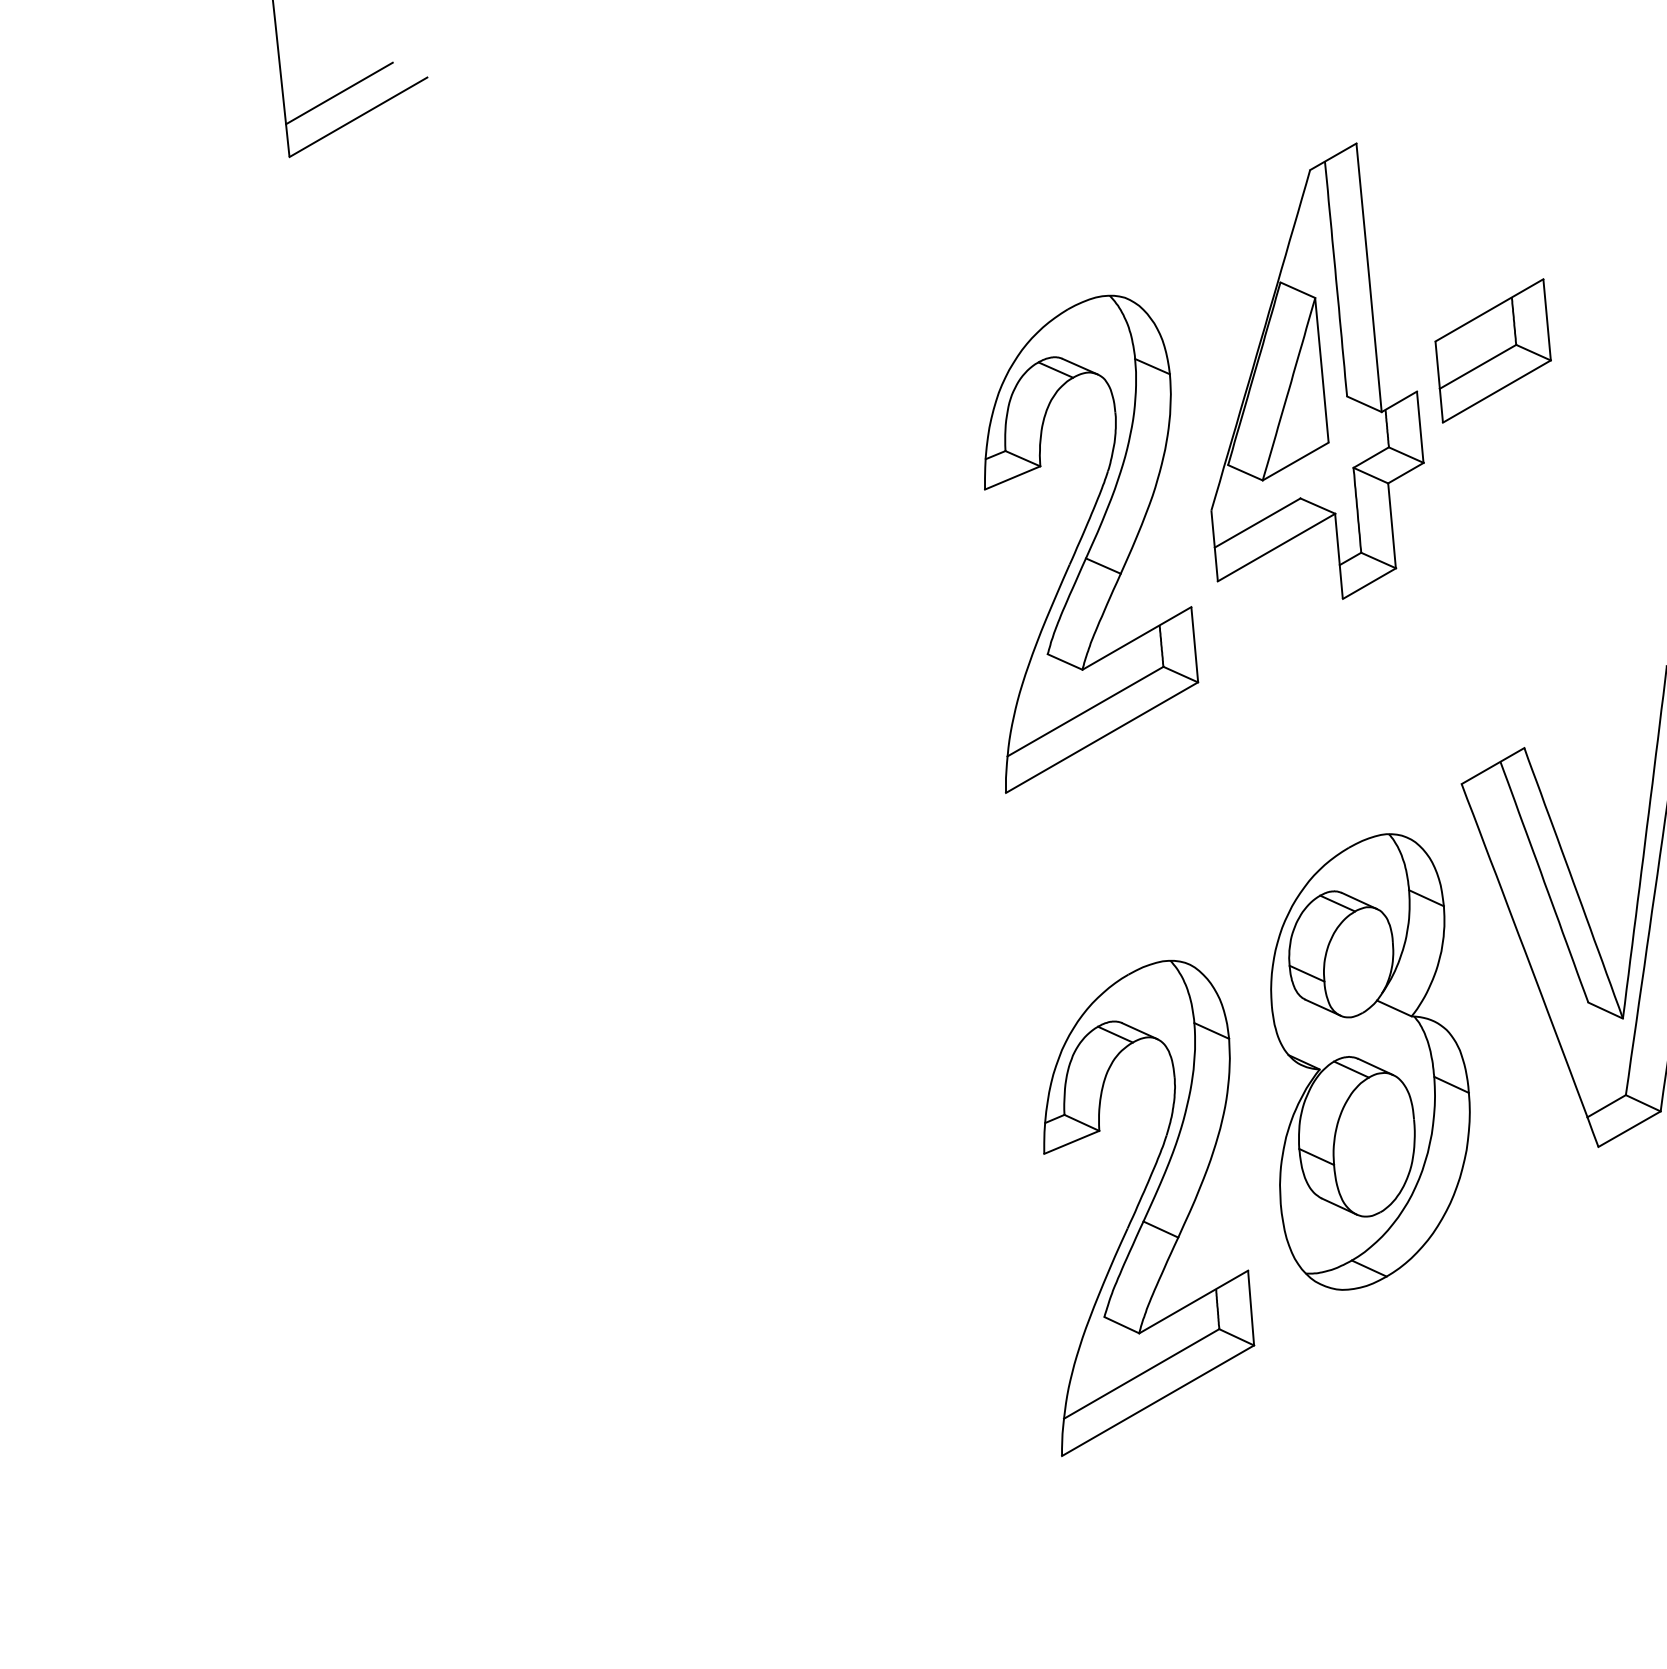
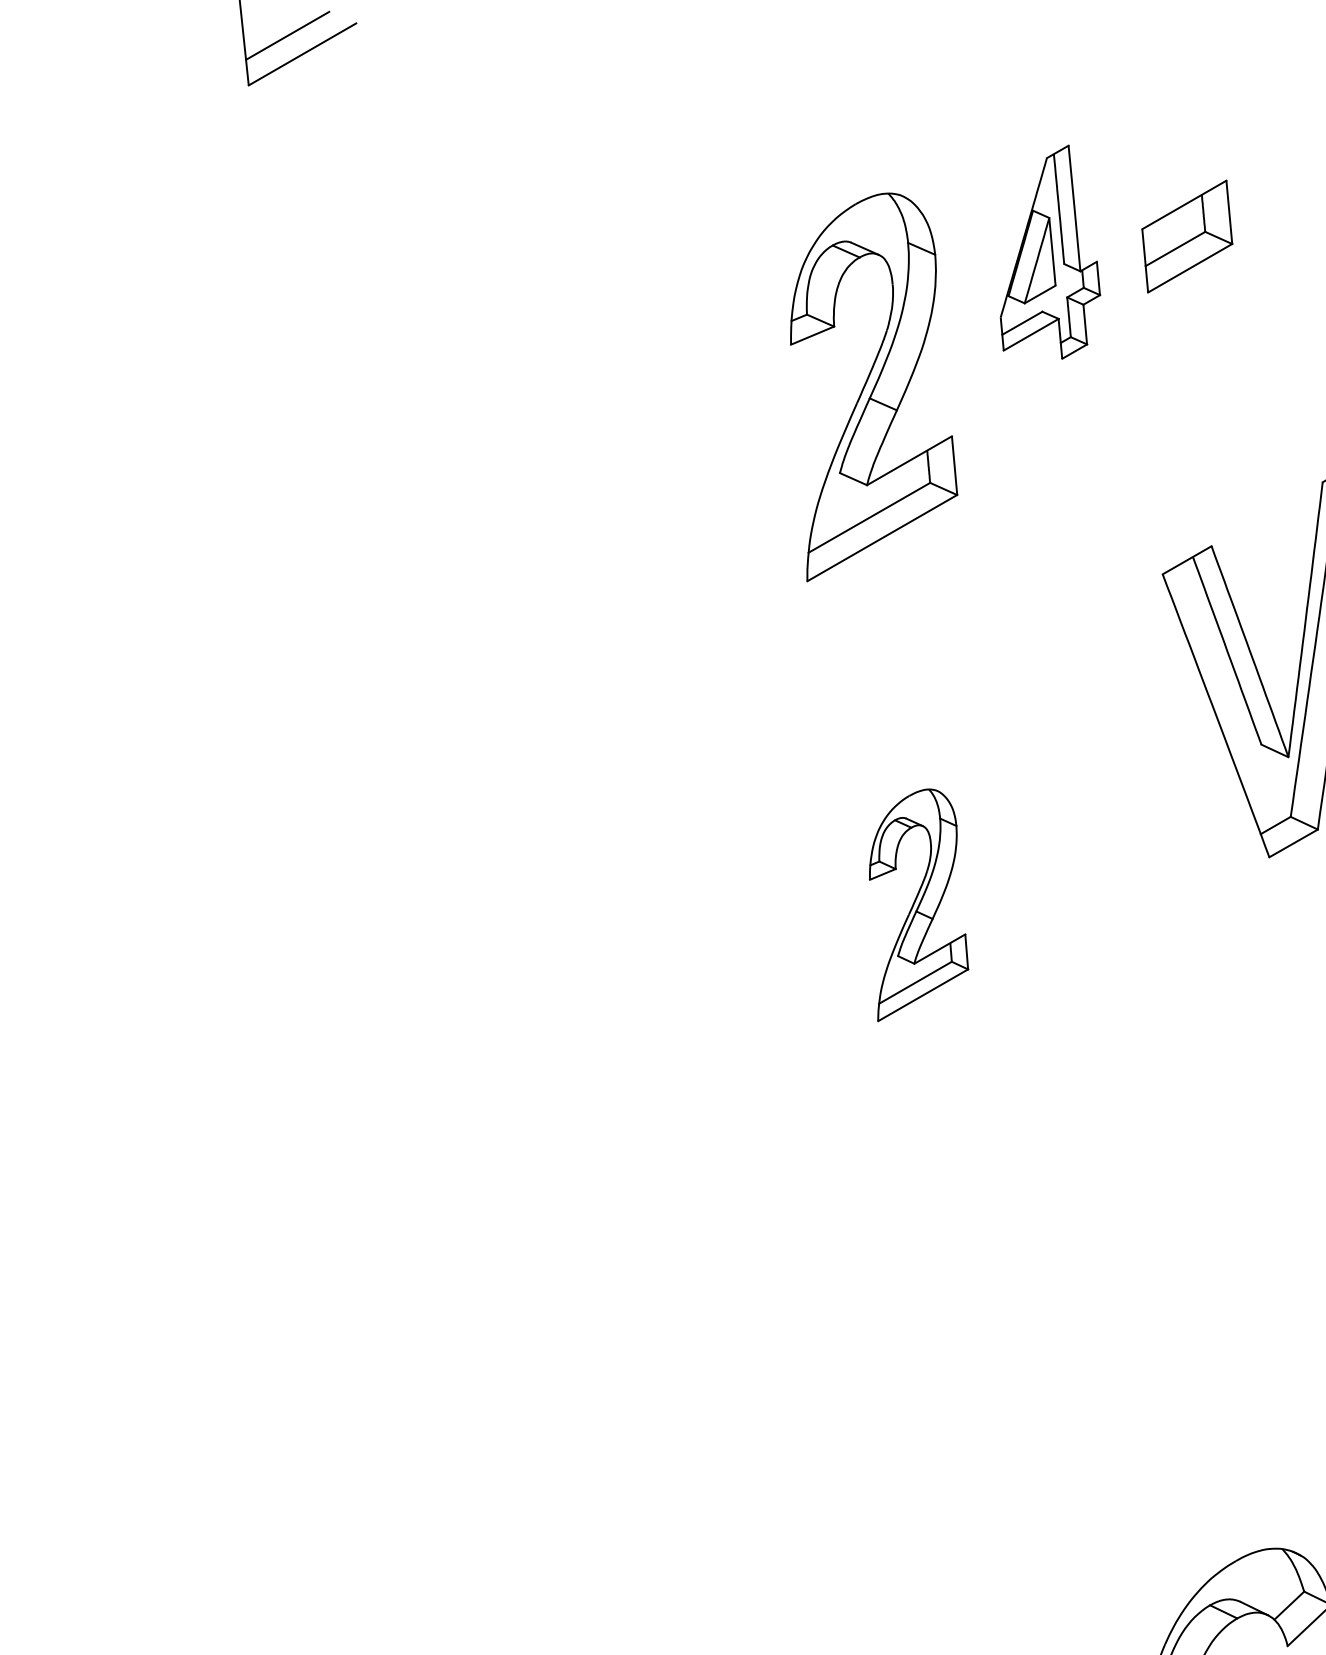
part: (1317, 370) -> (1050, 251), size x0.6
part: (1370, 1061) -> (1091, 790), removed
part: (1148, 1208) -> (918, 905), size x0.6

